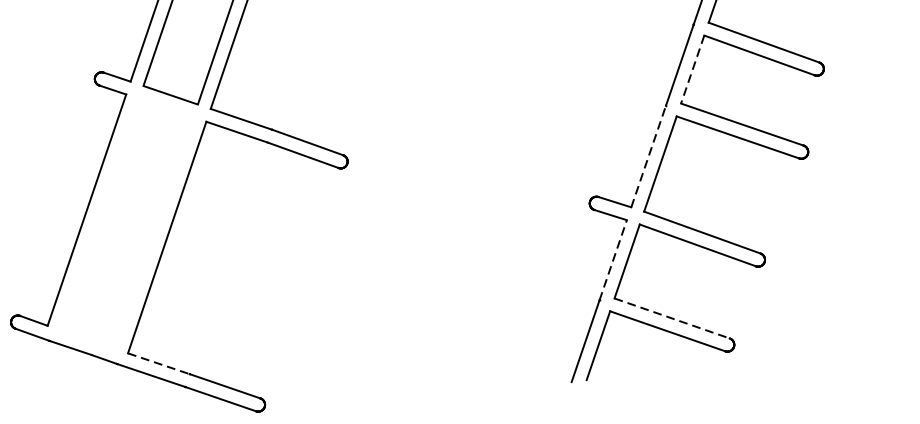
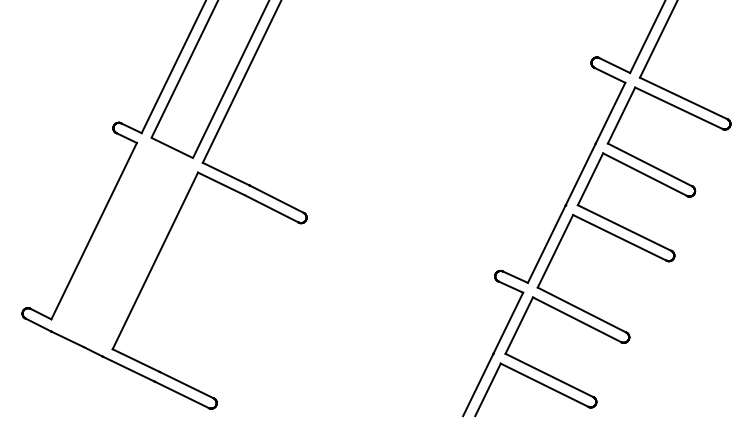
line: (692, 69) -> (590, 179), dashed -> solid
line: (649, 155) -> (547, 243), dashed -> solid
line: (613, 259) -> (508, 322), dashed -> solid
line: (672, 318) -> (549, 375), dashed -> solid
line: (159, 363) -> (136, 360), dashed -> solid

